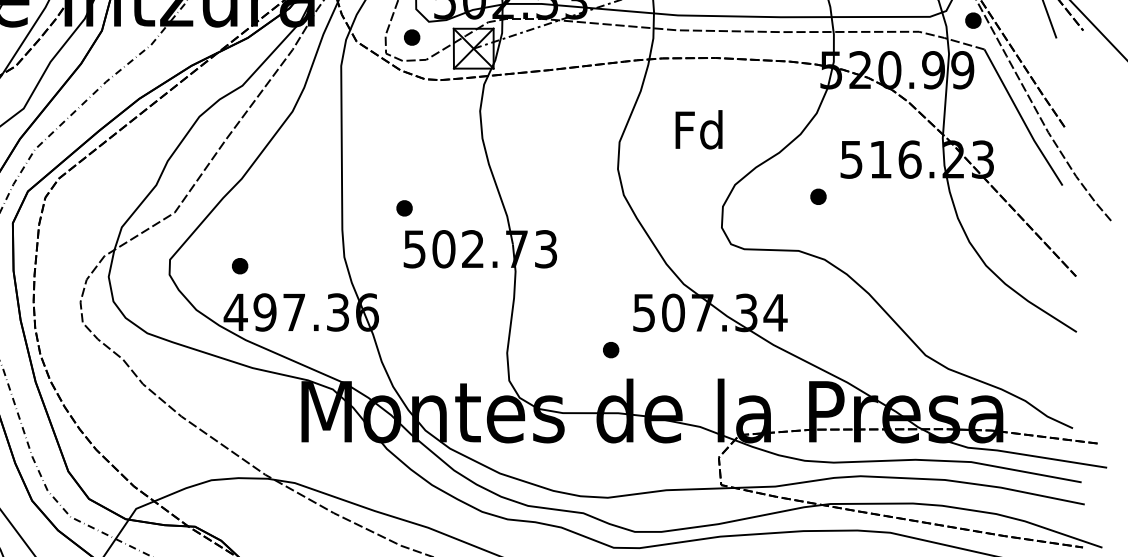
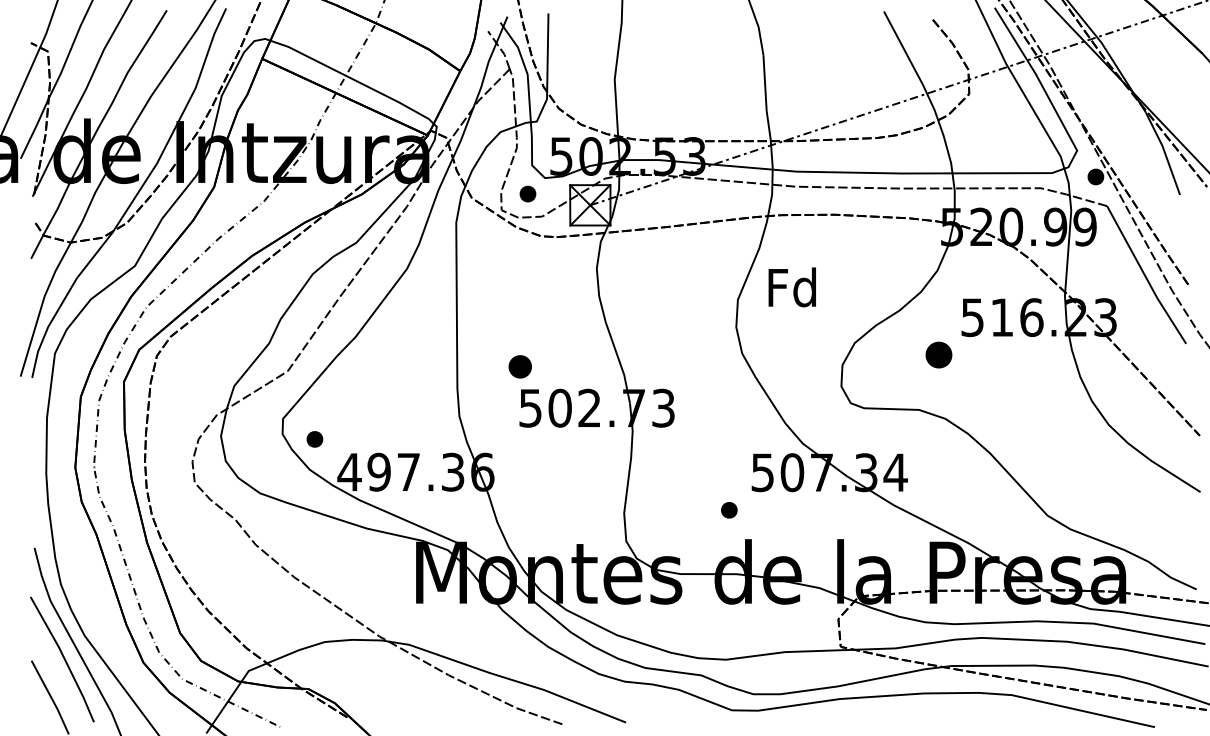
text: (698, 129) -> (791, 287), moved
part: (818, 197) -> (939, 355), size x1.6
part: (404, 207) -> (520, 366), size x1.4
part: (239, 266) -> (314, 439), moved

